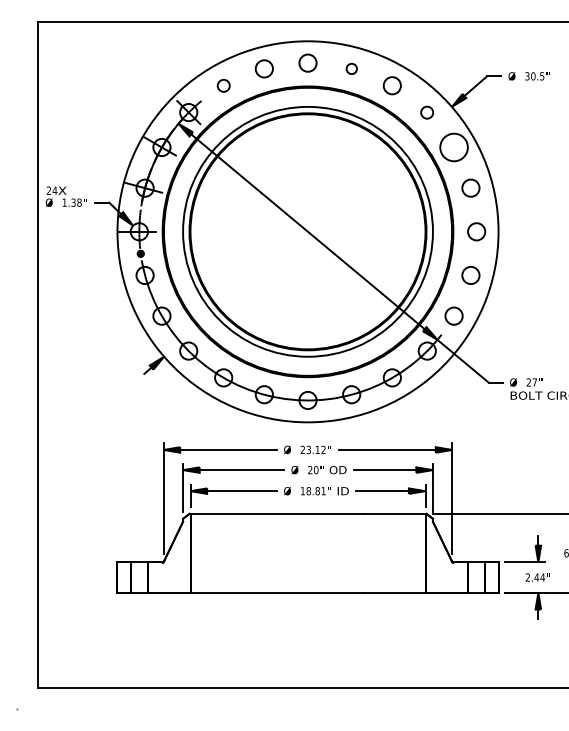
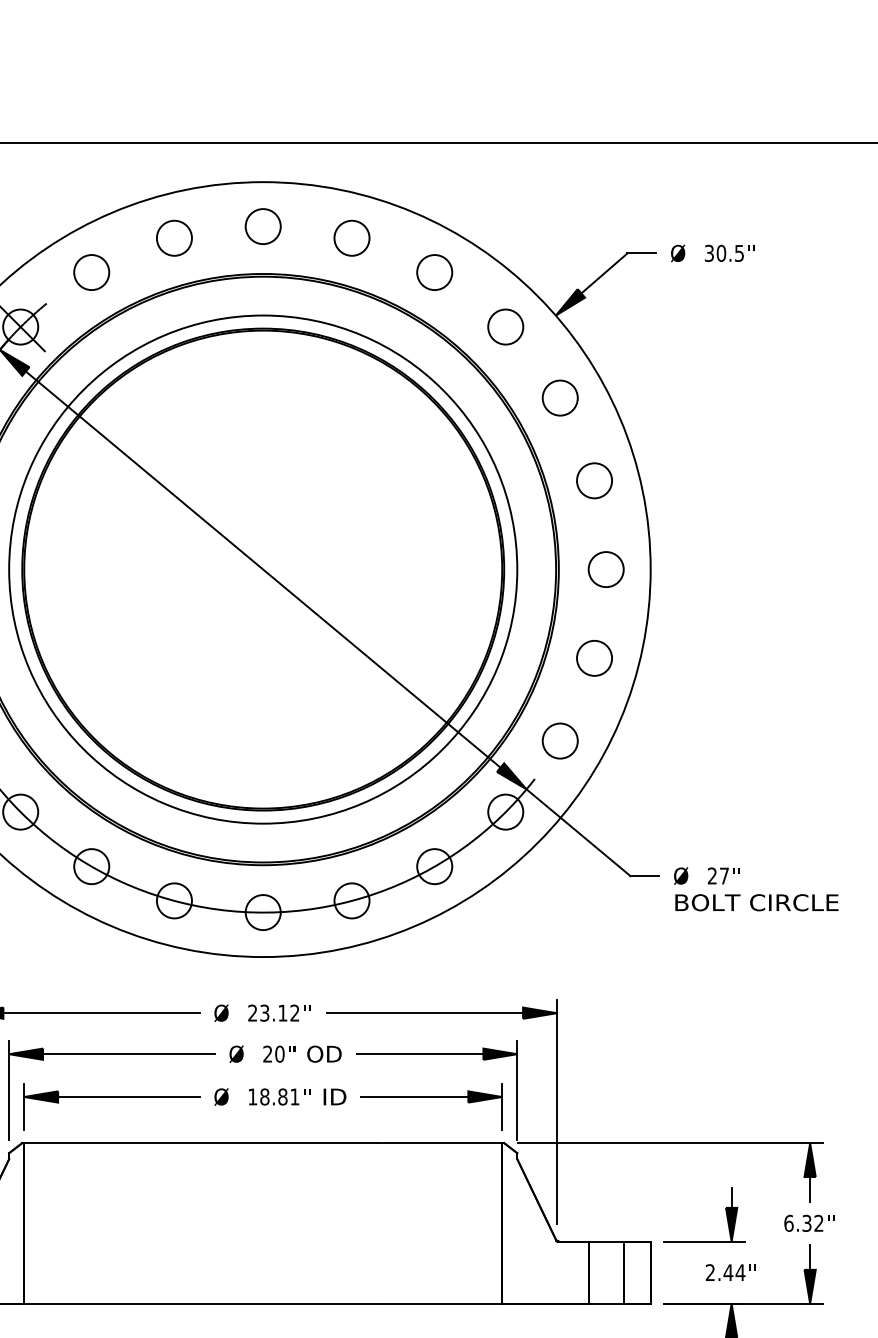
circle: (351, 68) -> (351, 237), size x1.67
circle: (223, 85) -> (91, 272), size x1.43
circle: (426, 112) -> (504, 326), size x1.43
circle: (453, 147) -> (559, 398), size x0.62

